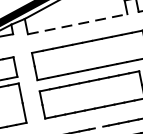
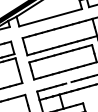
line: (77, 23) -> (50, 17), dashed -> solid

